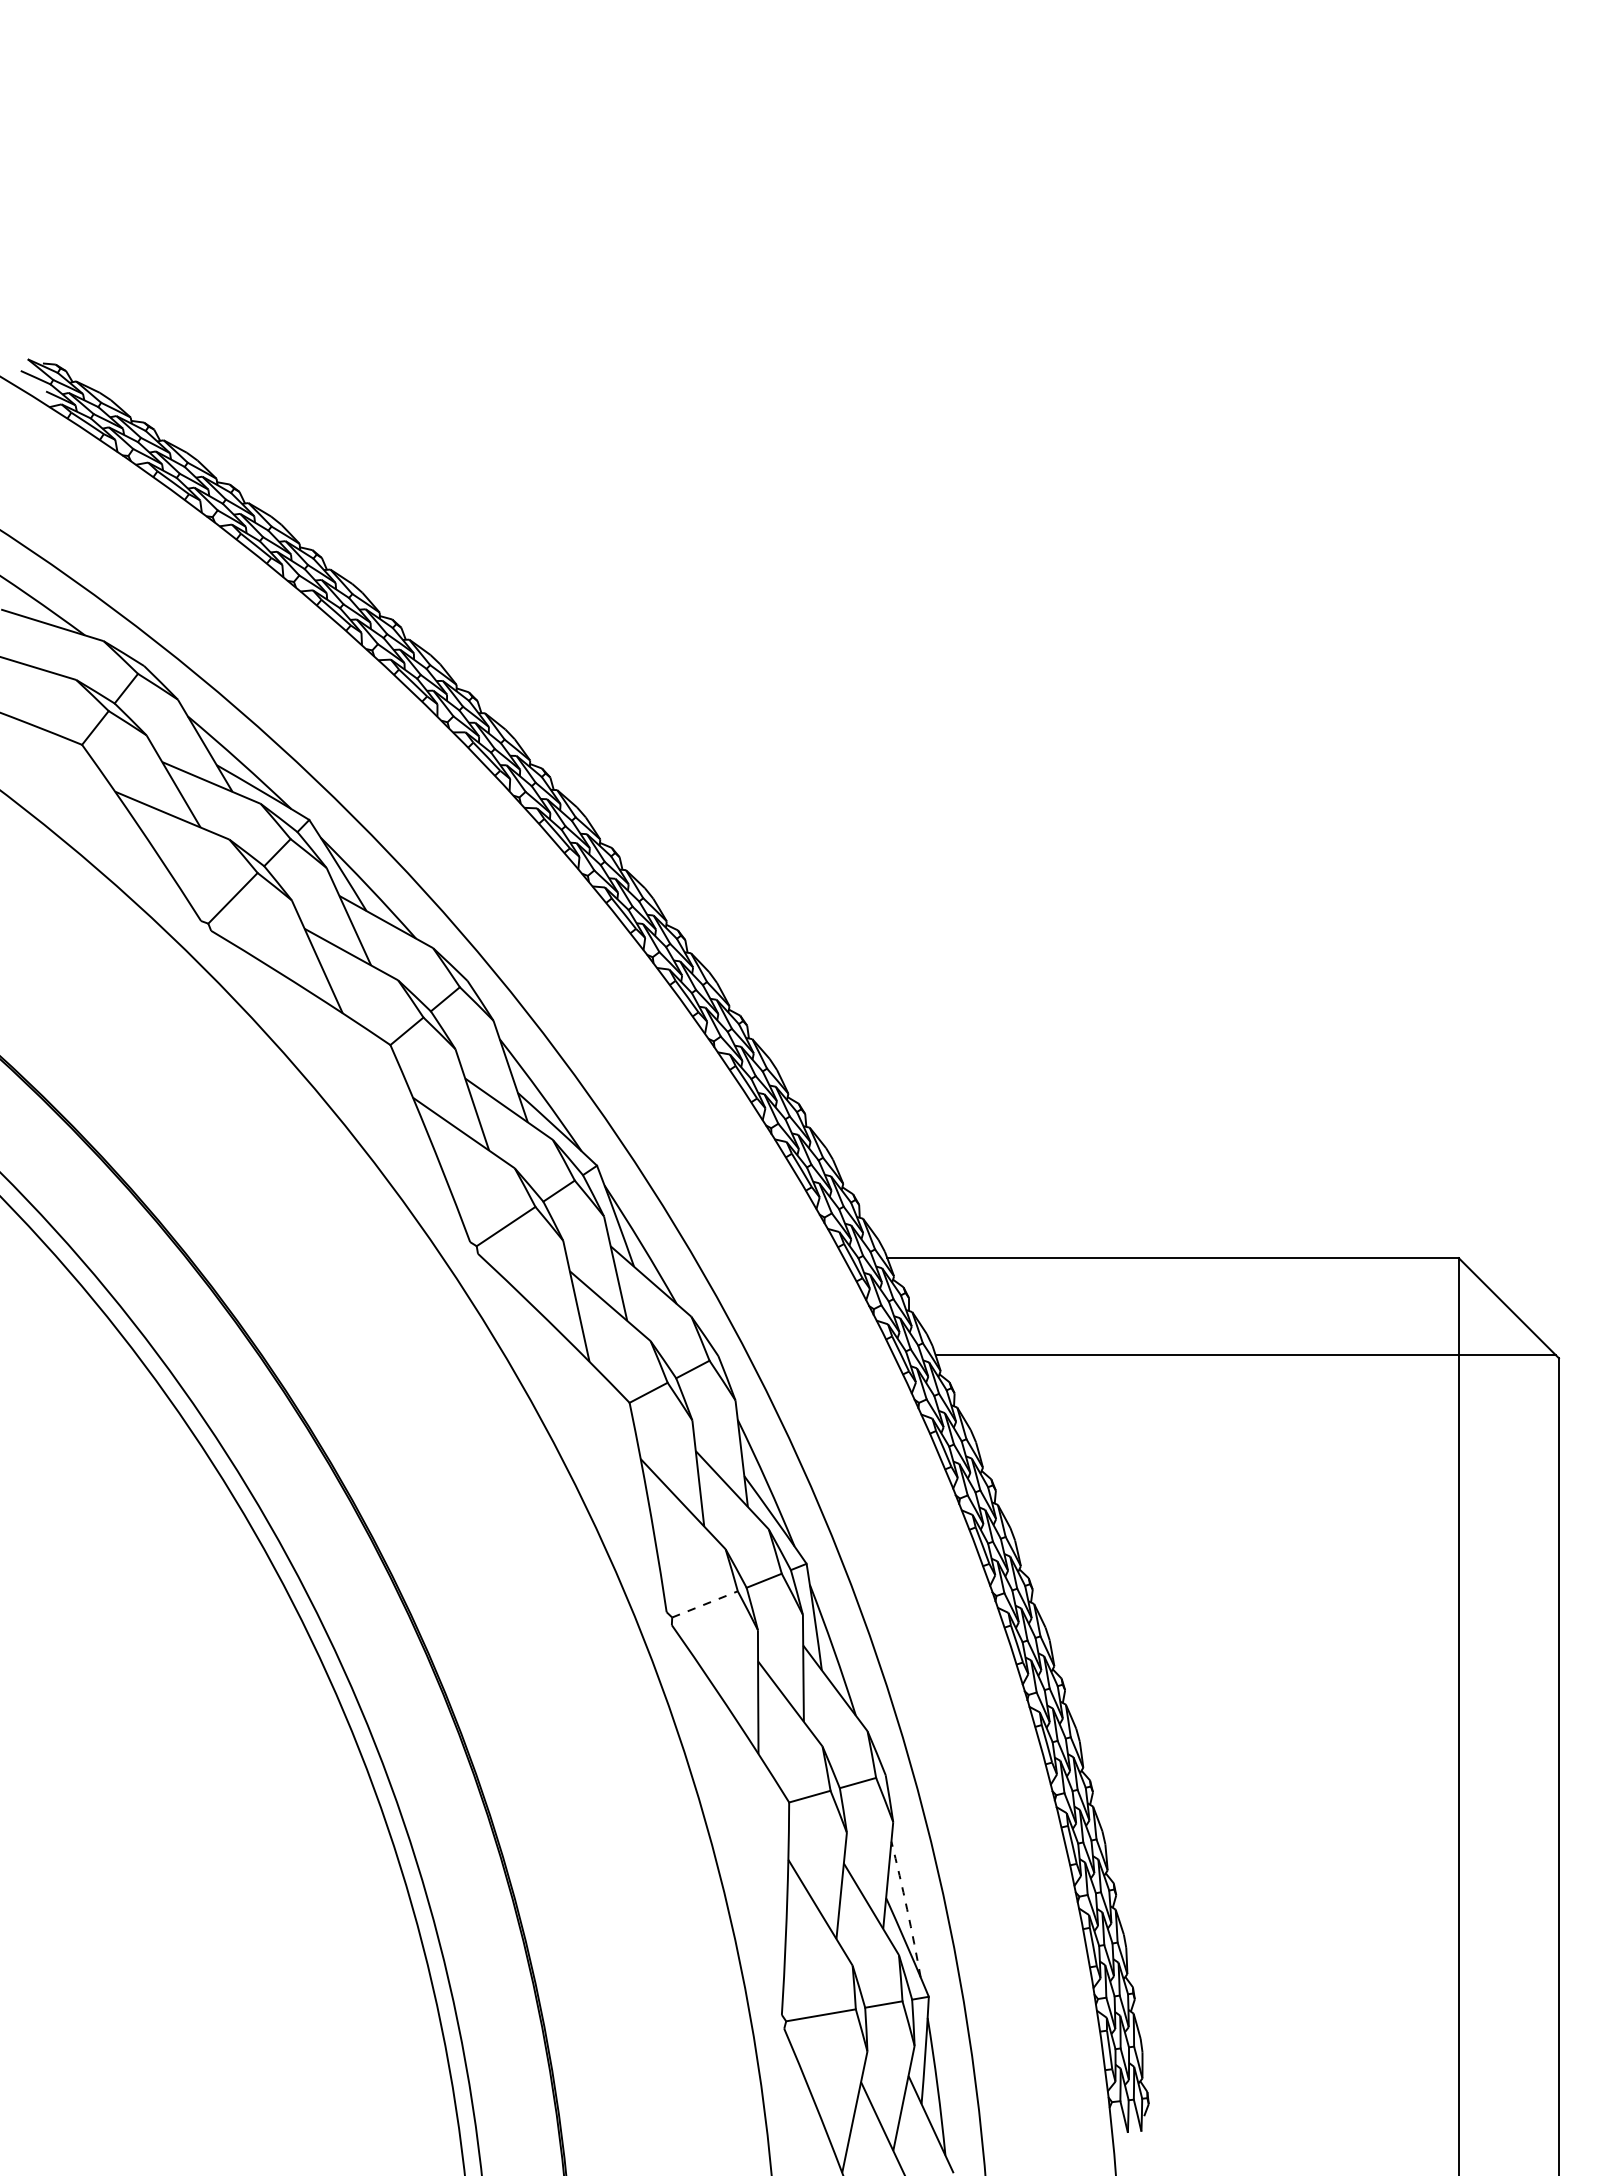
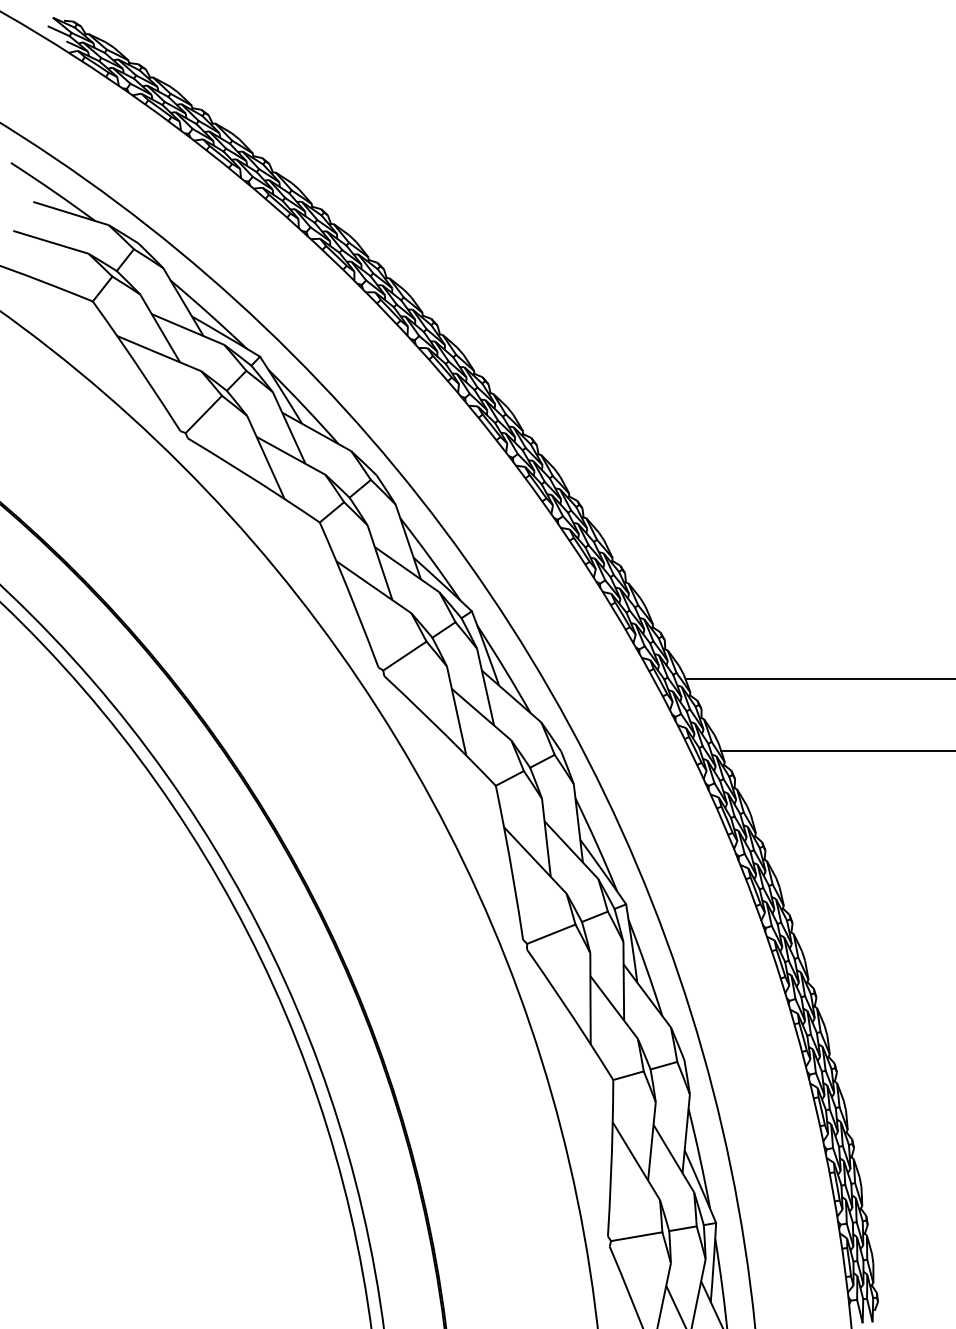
line: (705, 1604) -> (551, 934), dashed -> solid
arc: (907, 1909) -> (700, 1158), dashed -> solid

